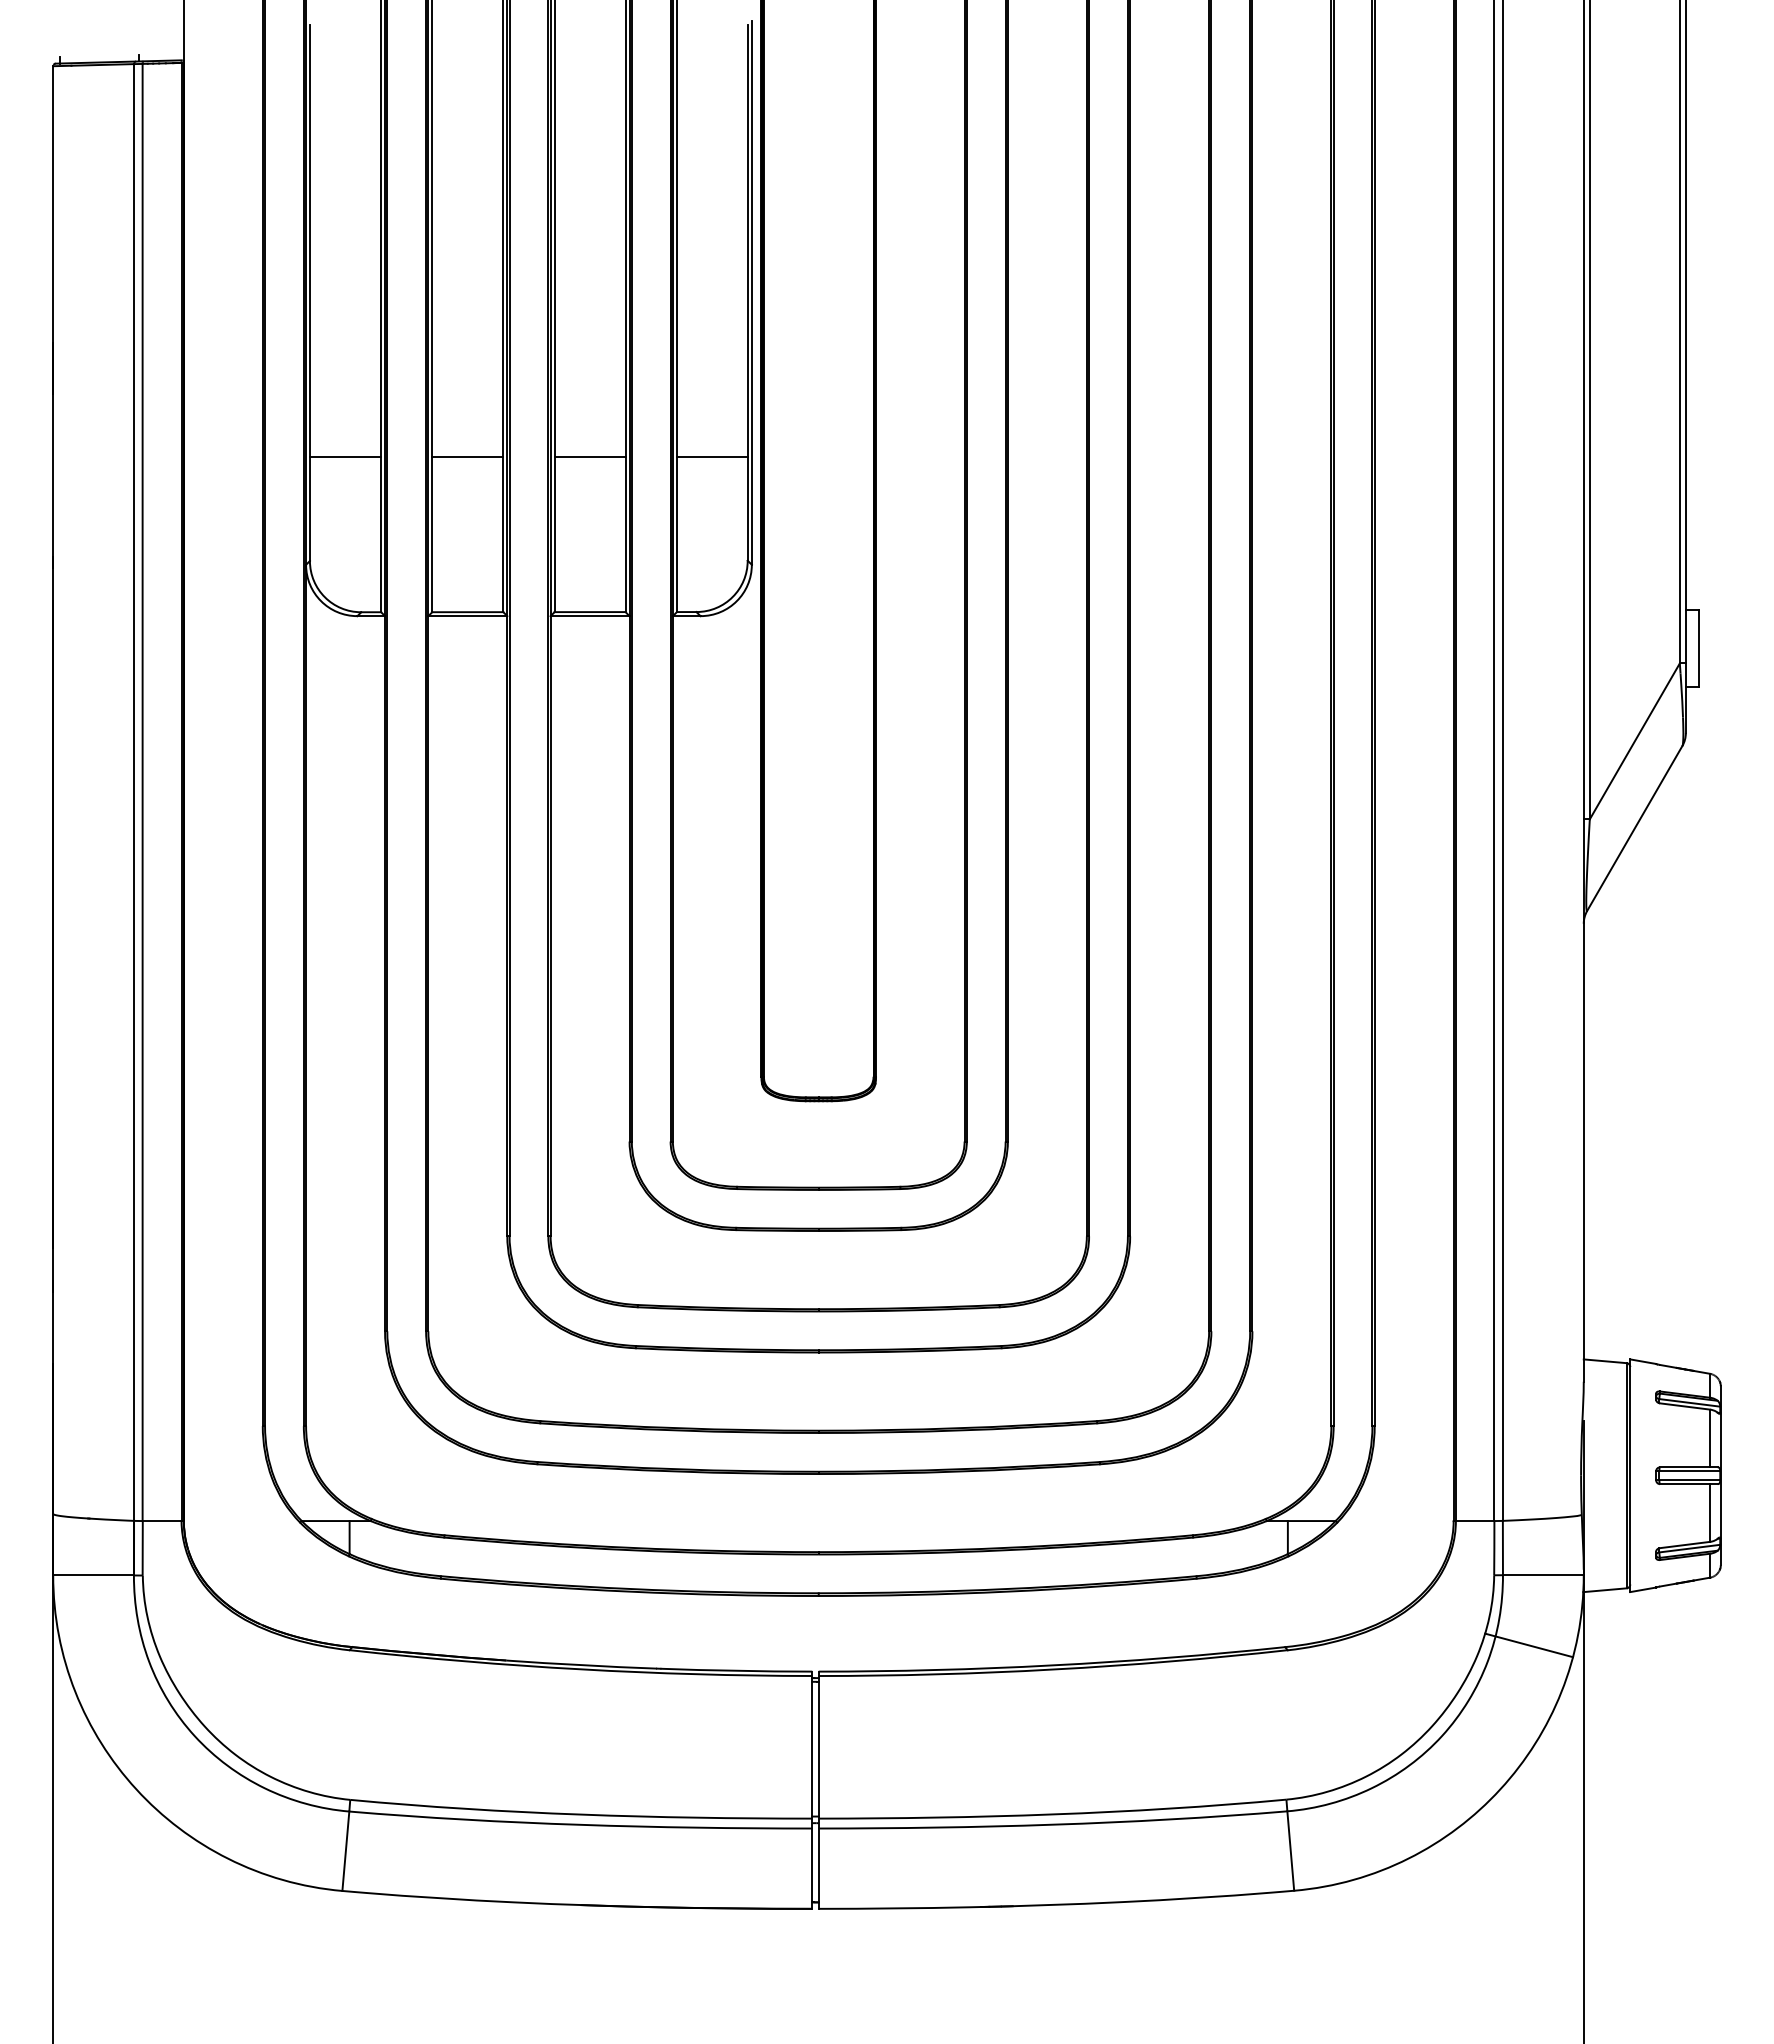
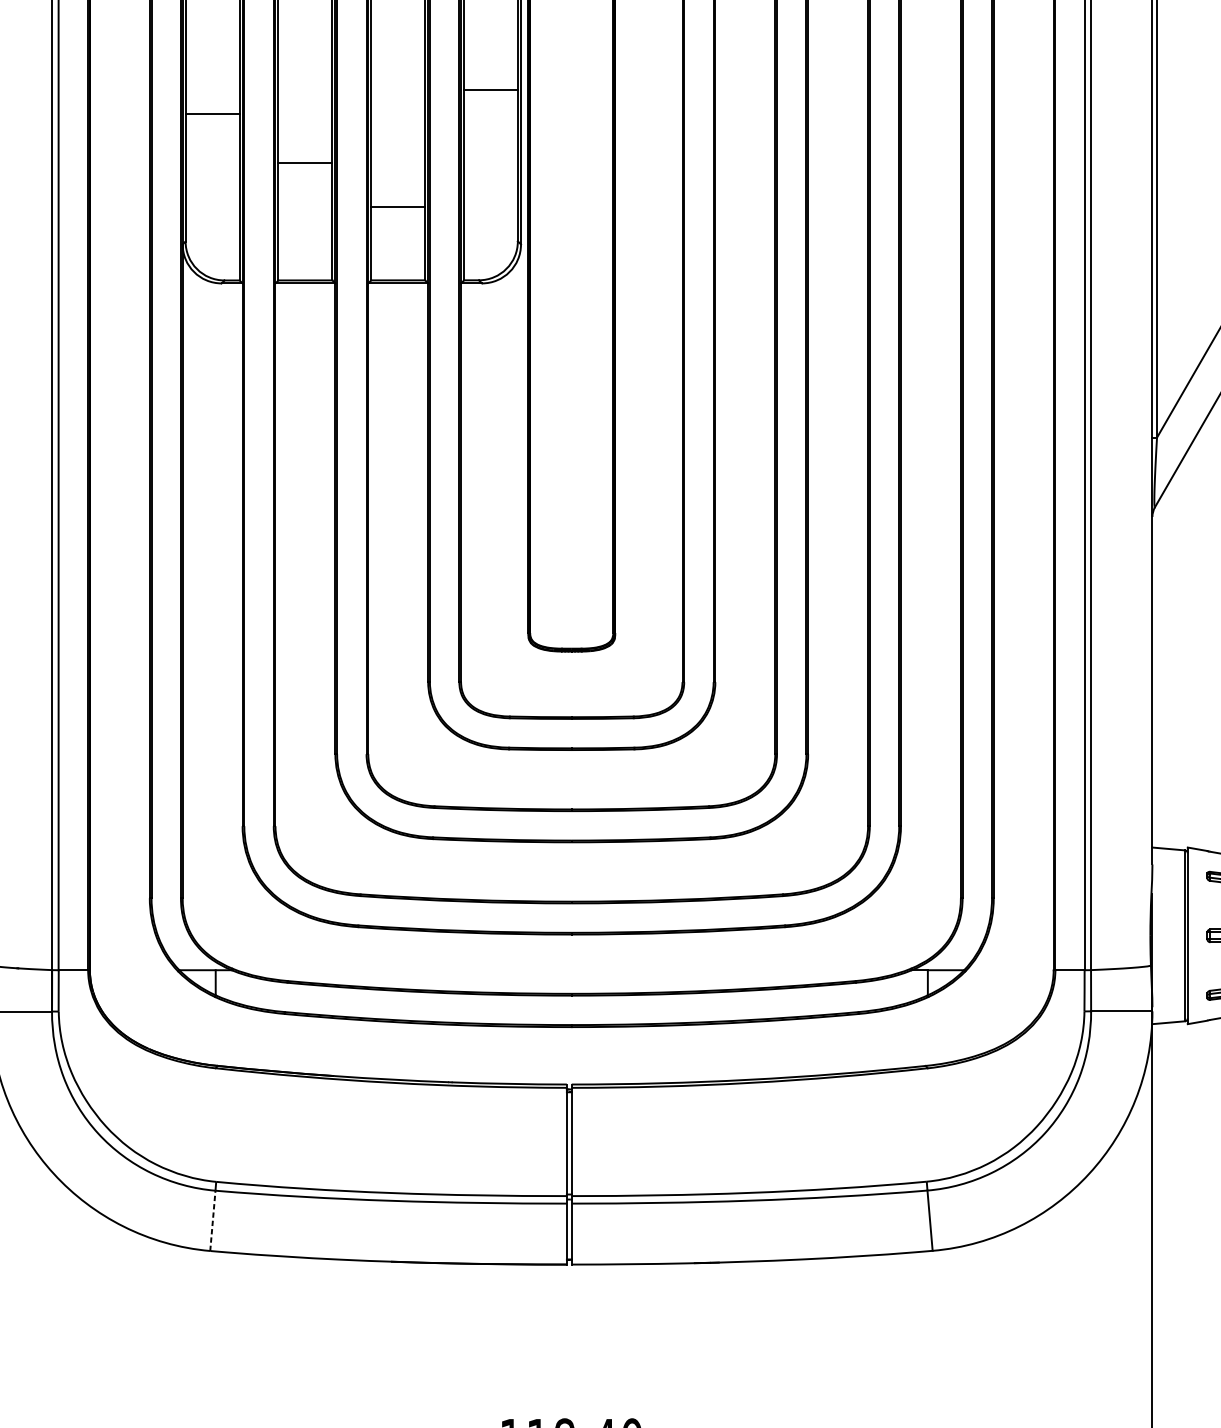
line: (345, 457) -> (212, 114), moved
line: (589, 457) -> (397, 207), moved
line: (711, 457) -> (490, 90), moved
line: (1528, 1645) -> (1110, 1064), removed
line: (345, 1851) -> (212, 1221), solid -> dashed

